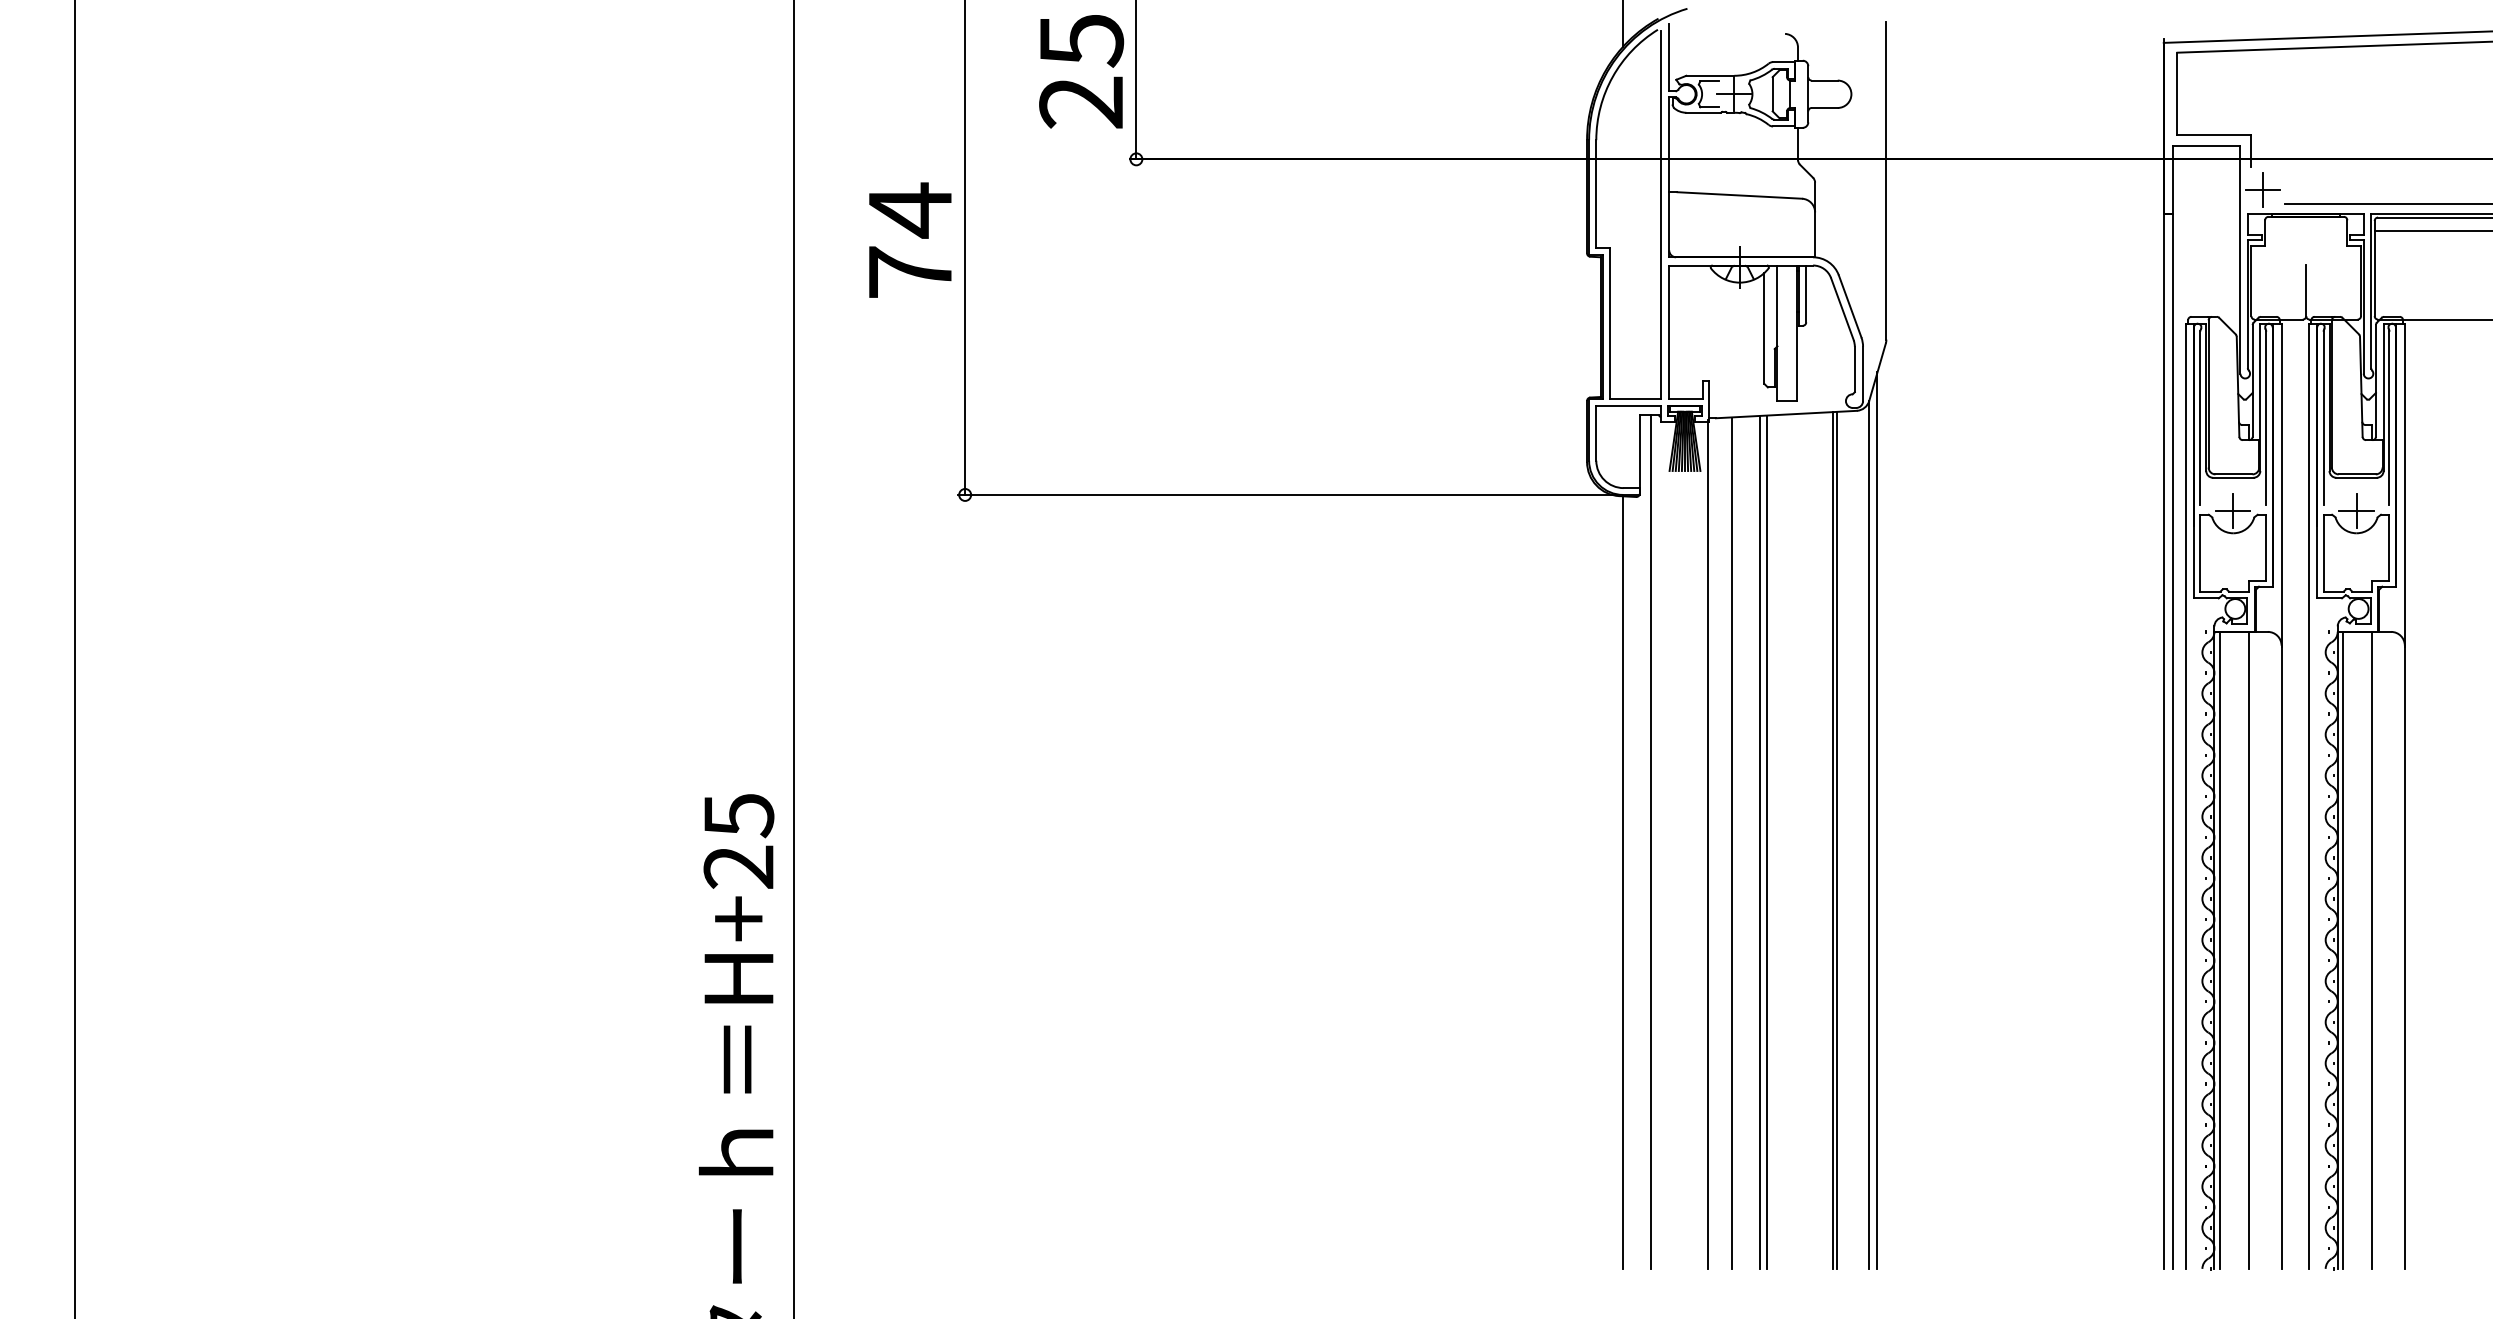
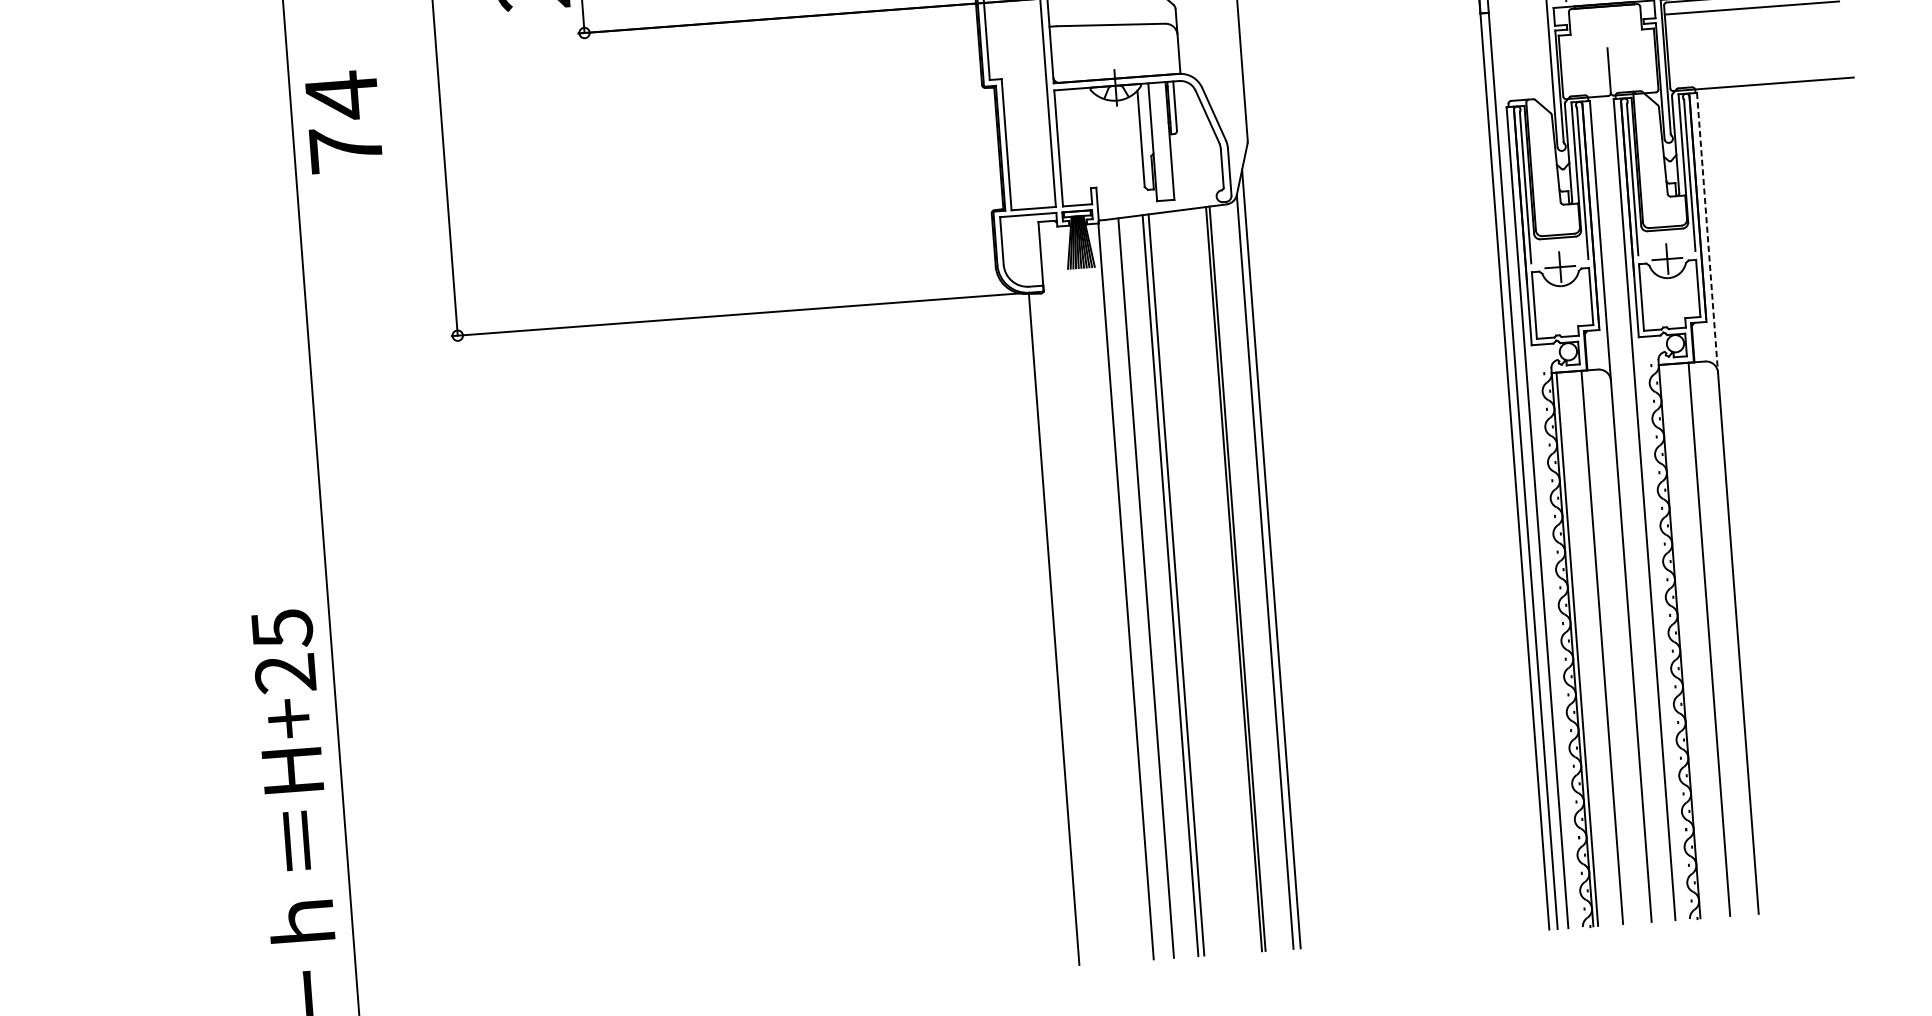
text: (910, 239) -> (344, 121), moved
line: (2404, 485) -> (1707, 233), solid -> dashed
line: (1650, 841) -> (1075, 591), removed
line: (2343, 949) -> (1684, 640), removed

